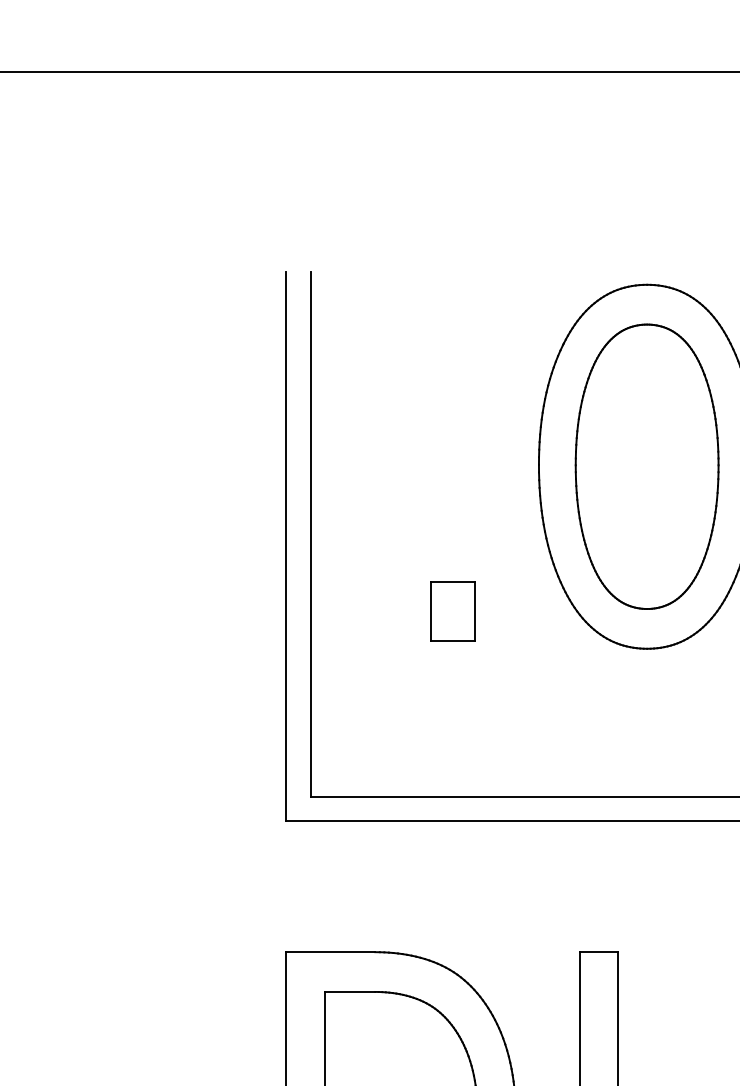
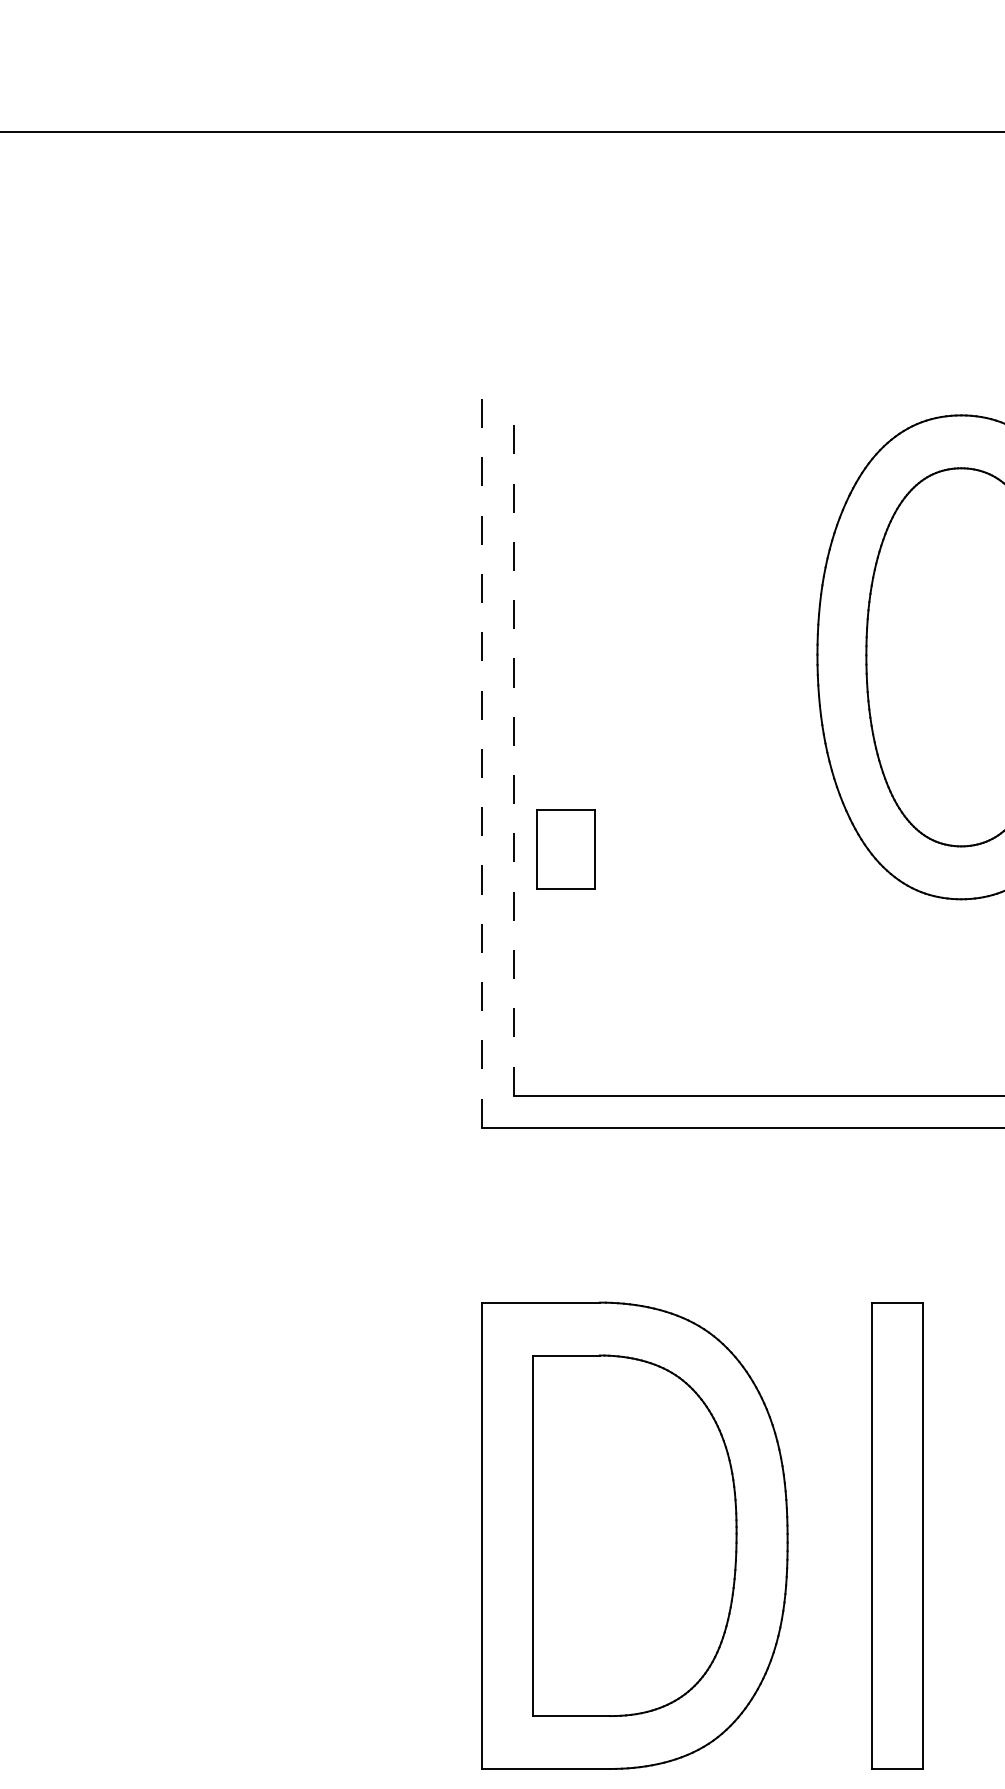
line: (310, 533) -> (513, 746), solid -> dashed
line: (286, 546) -> (481, 763), solid -> dashed
part: (452, 611) -> (565, 849), moved

